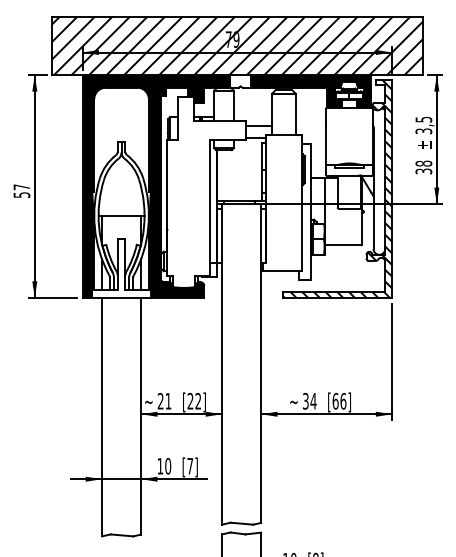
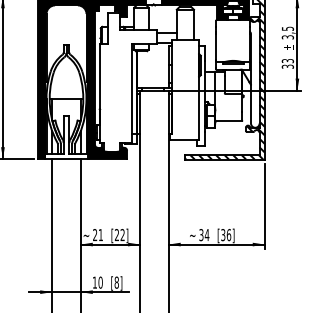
text: (423, 163) -> (287, 60), 38 -> 33
text: (335, 400) -> (223, 234), [66] -> [36]
text: (190, 465) -> (116, 282), [7] -> [8]

